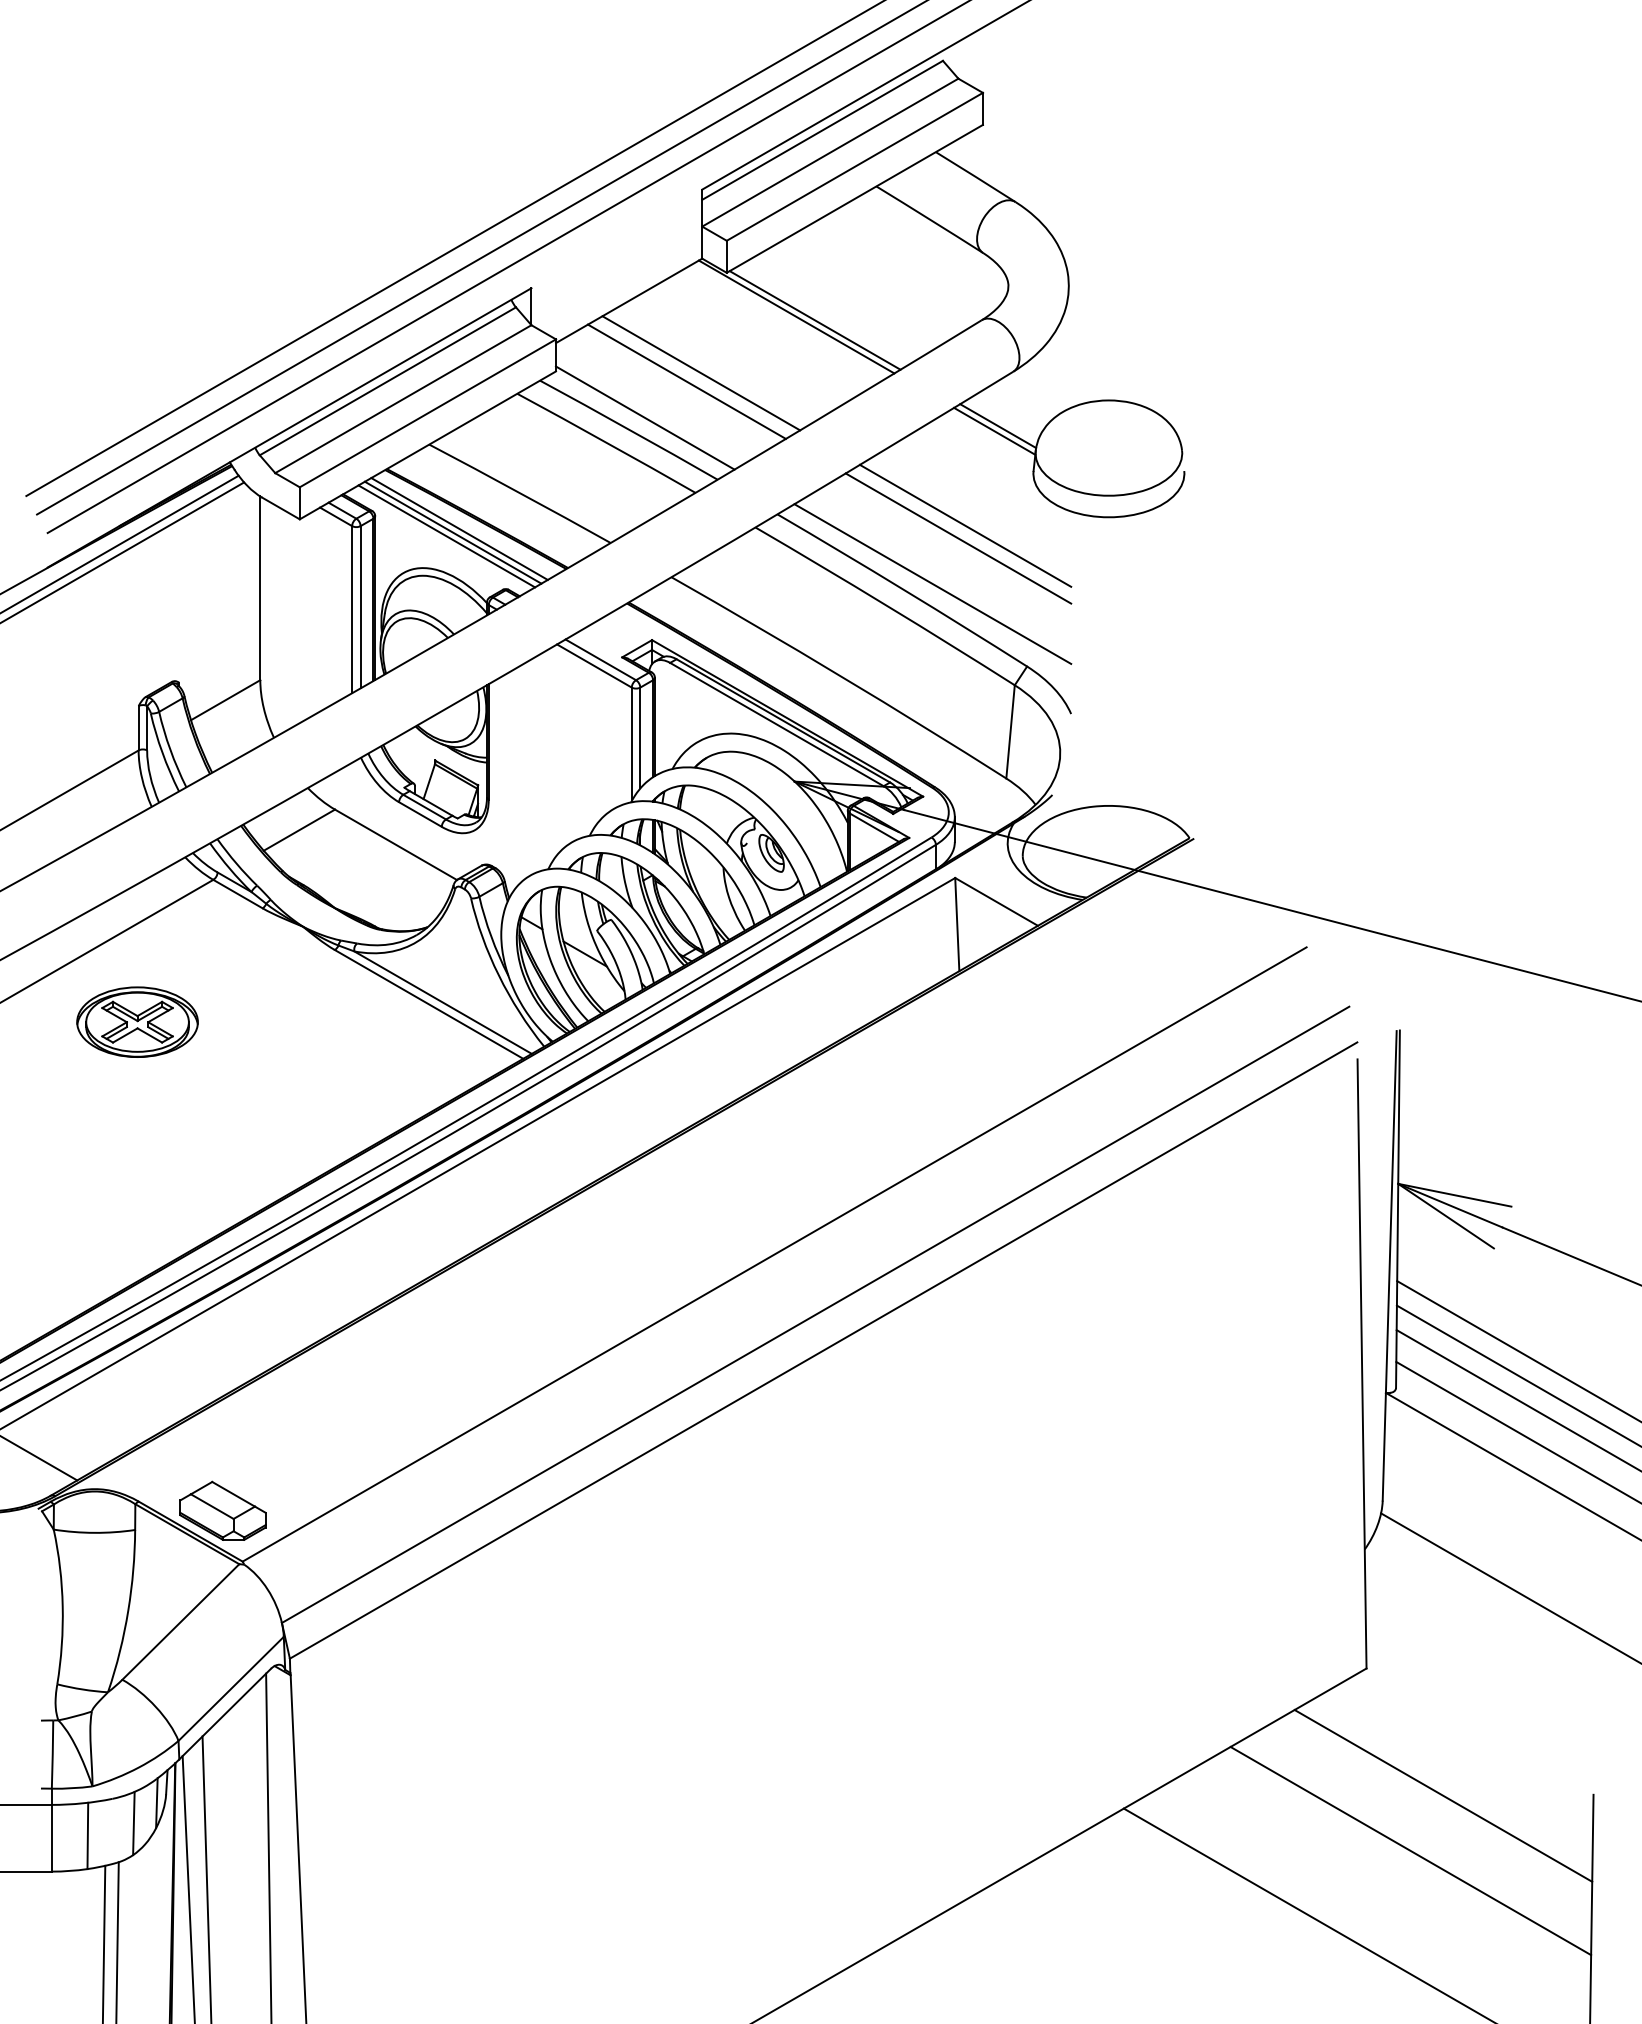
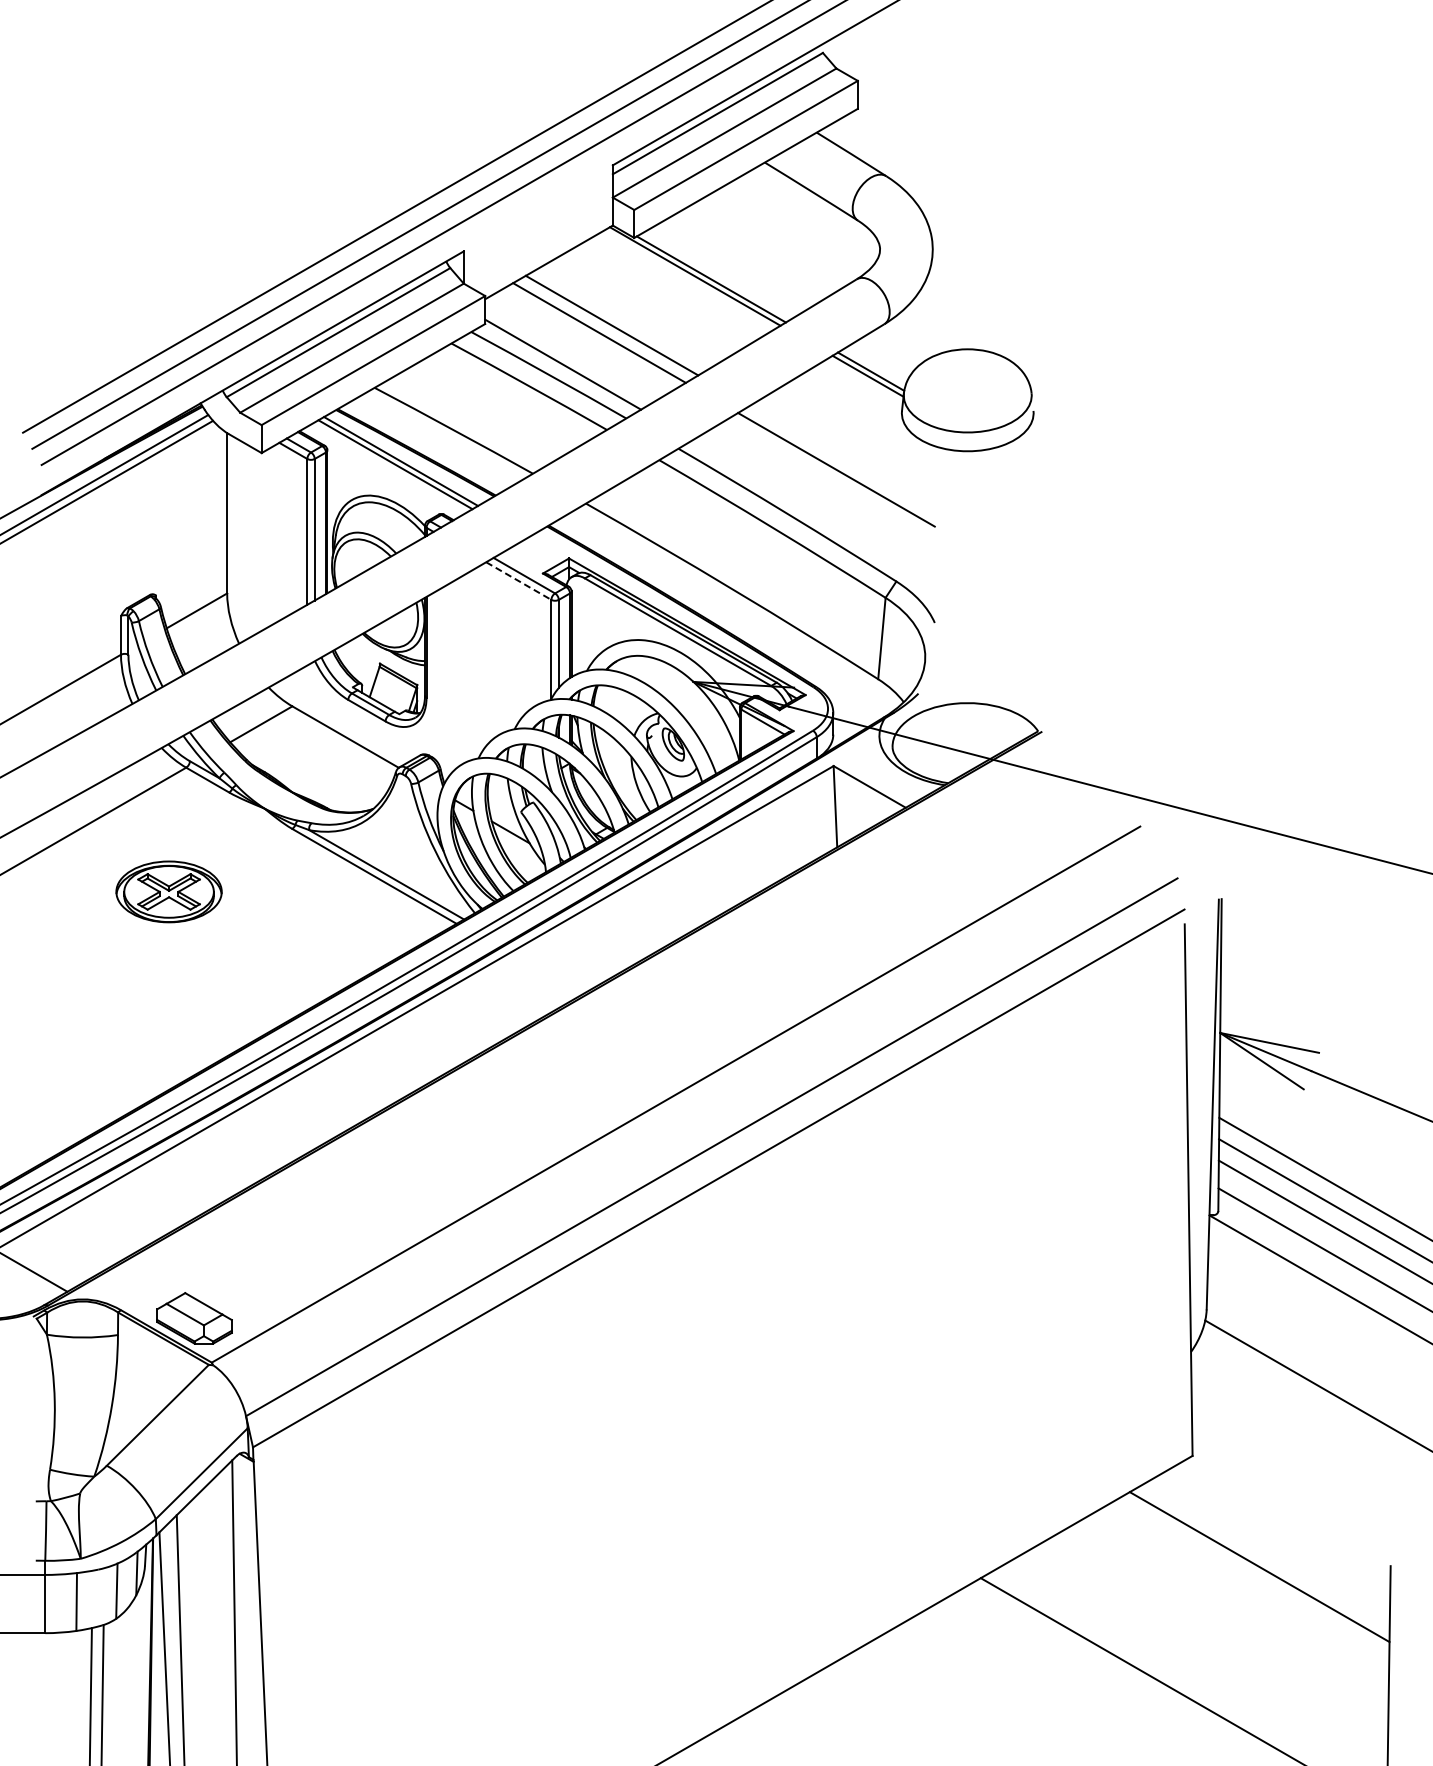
line: (965, 525) -> (842, 458), removed
line: (446, 535) -> (389, 467), removed
line: (932, 584) -> (813, 509), removed
line: (594, 666) -> (518, 581), solid -> dashed
part: (136, 1021) -> (168, 891), moved
line: (1409, 1851) -> (1230, 1615), removed

